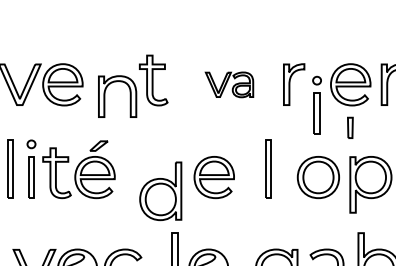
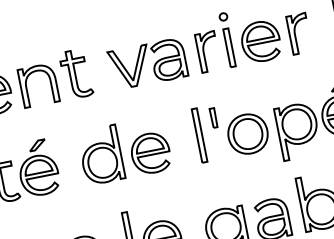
part: (229, 84) -> (147, 63), size x1.67
part: (105, 96) -> (27, 87), moved
part: (316, 104) -> (227, 39), moved
part: (350, 127) -> (213, 117), moved
part: (160, 191) -> (100, 155), moved

